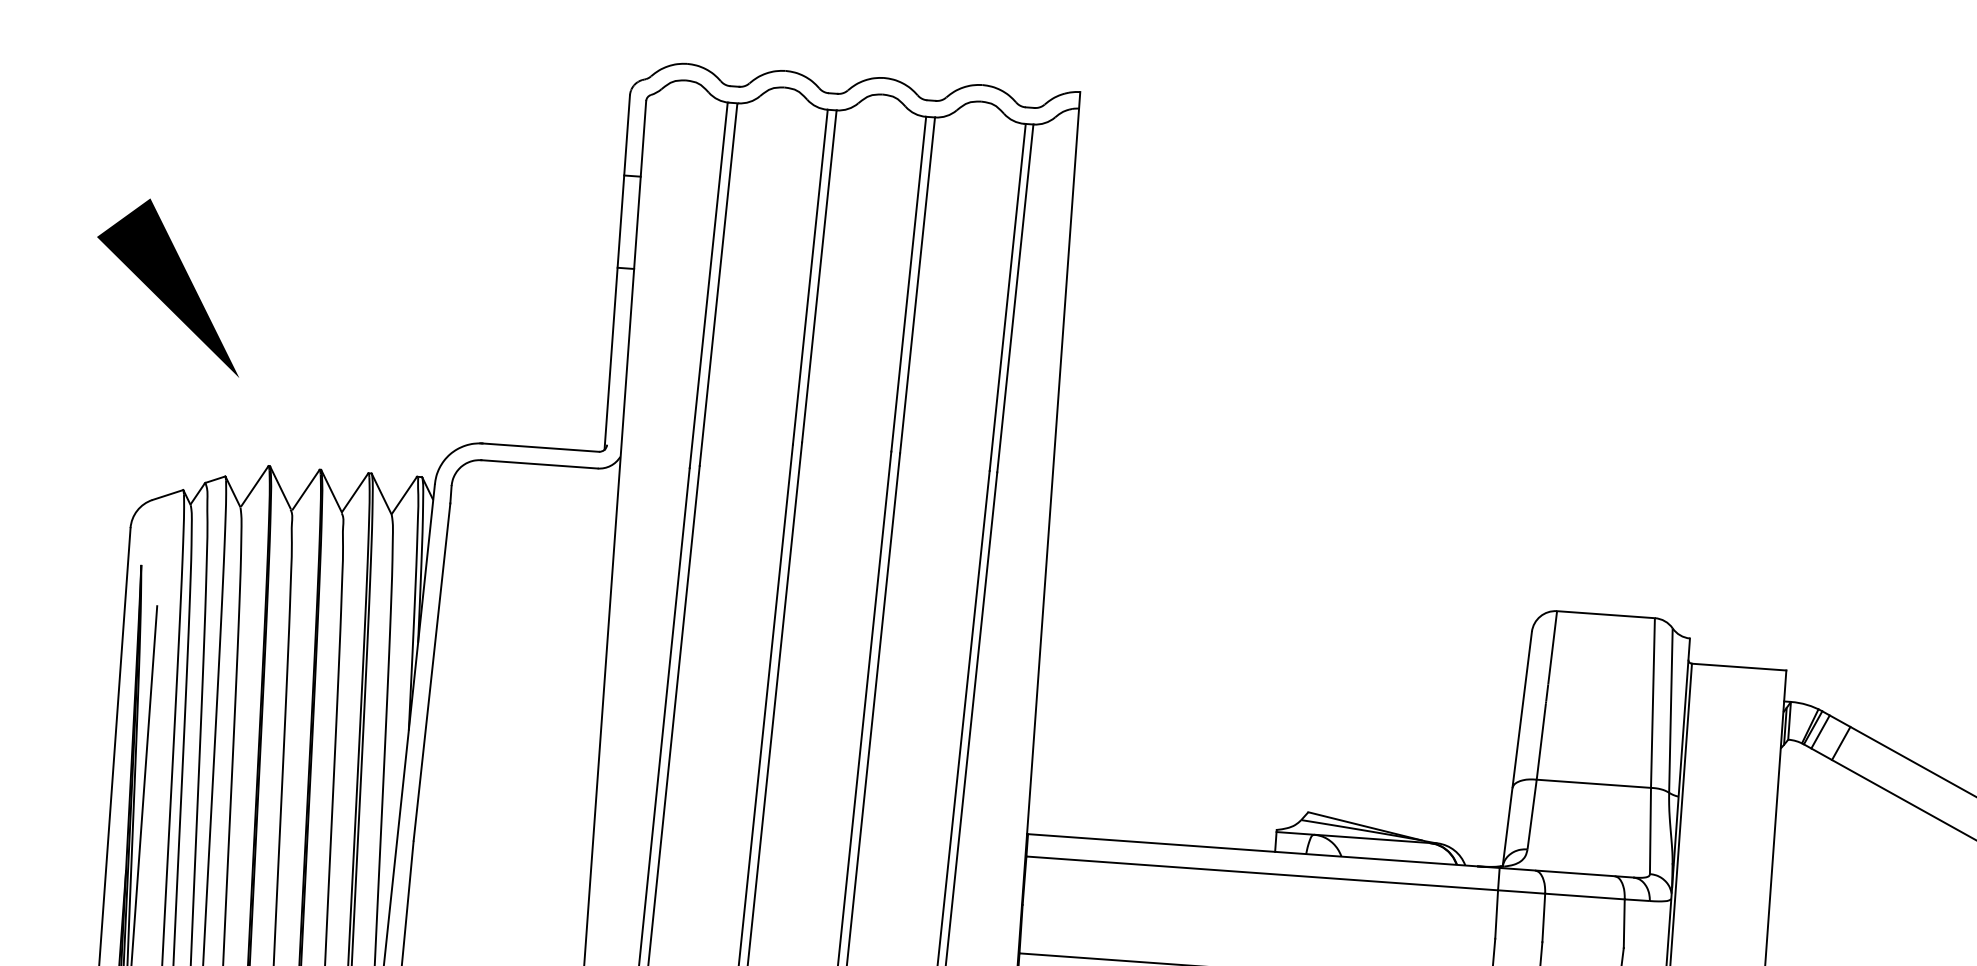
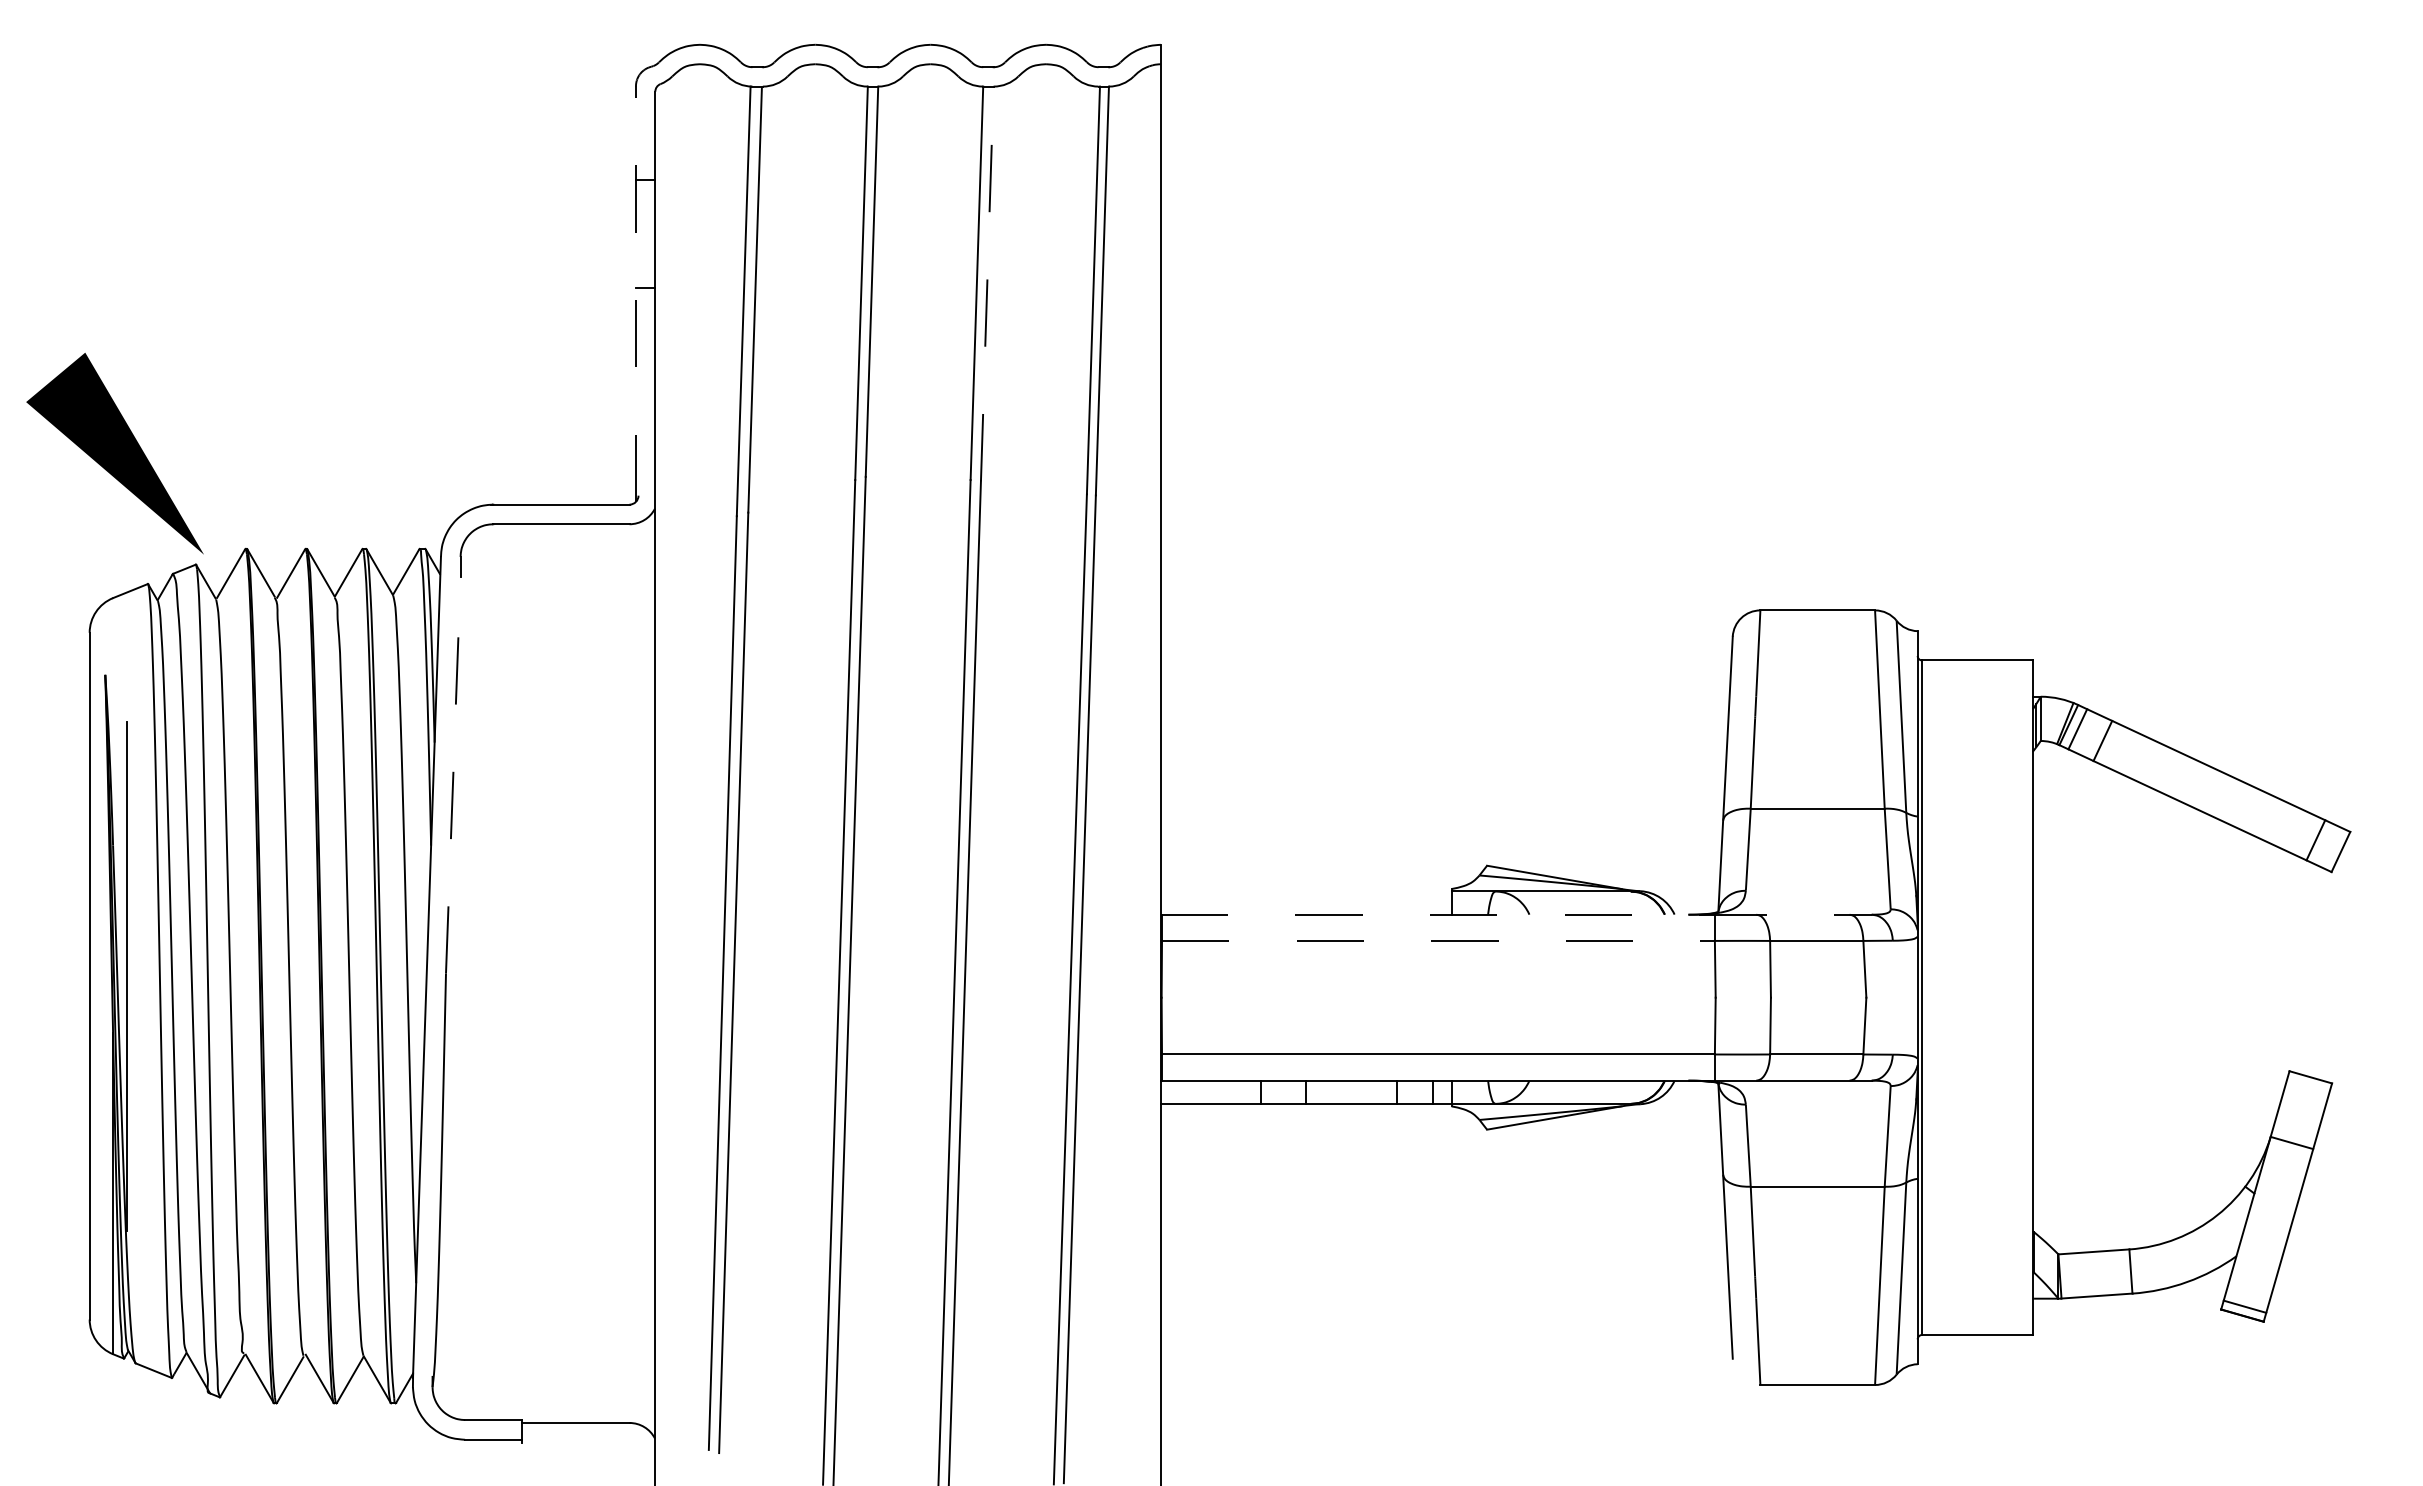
line: (616, 272) -> (635, 294), solid -> dashed
line: (917, 285) -> (987, 283), solid -> dashed
part: (169, 286) -> (114, 453), moved
line: (432, 671) -> (453, 774), solid -> dashed
line: (1330, 855) -> (1516, 914), solid -> dashed
line: (1262, 873) -> (1438, 940), solid -> dashed

